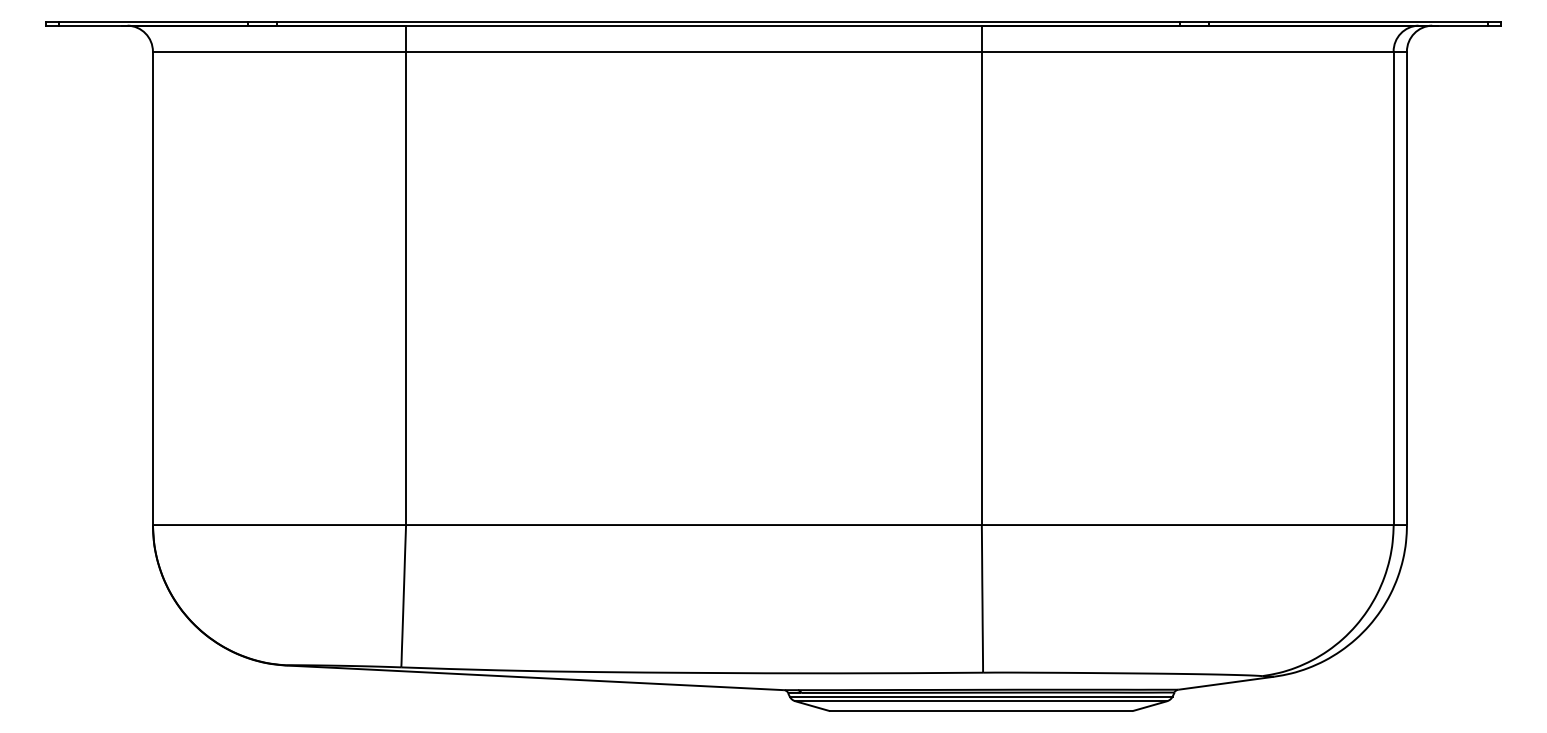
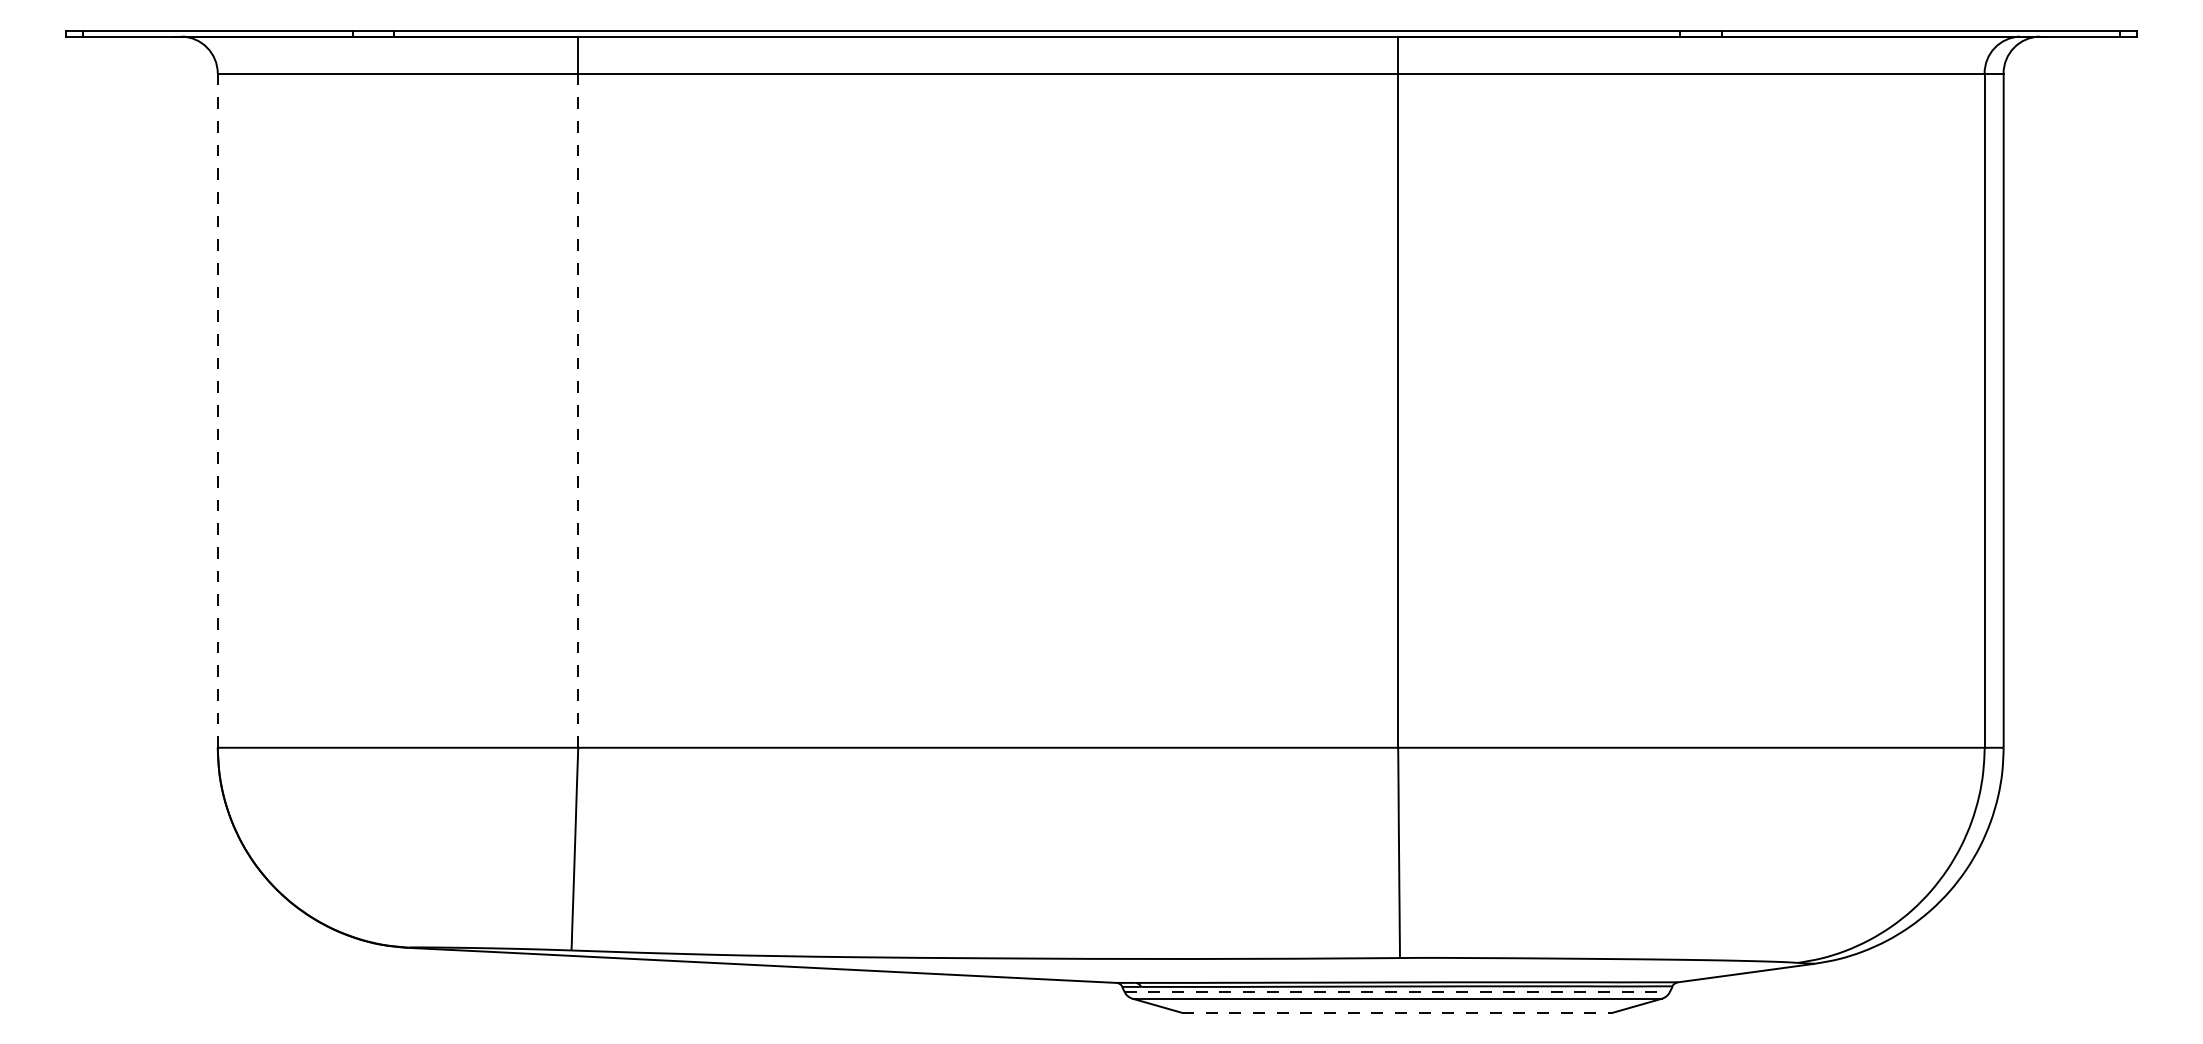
line: (152, 288) -> (217, 411), solid -> dashed
line: (406, 288) -> (578, 411), solid -> dashed
line: (981, 696) -> (1397, 992), solid -> dashed
line: (981, 710) -> (1397, 1012), solid -> dashed

